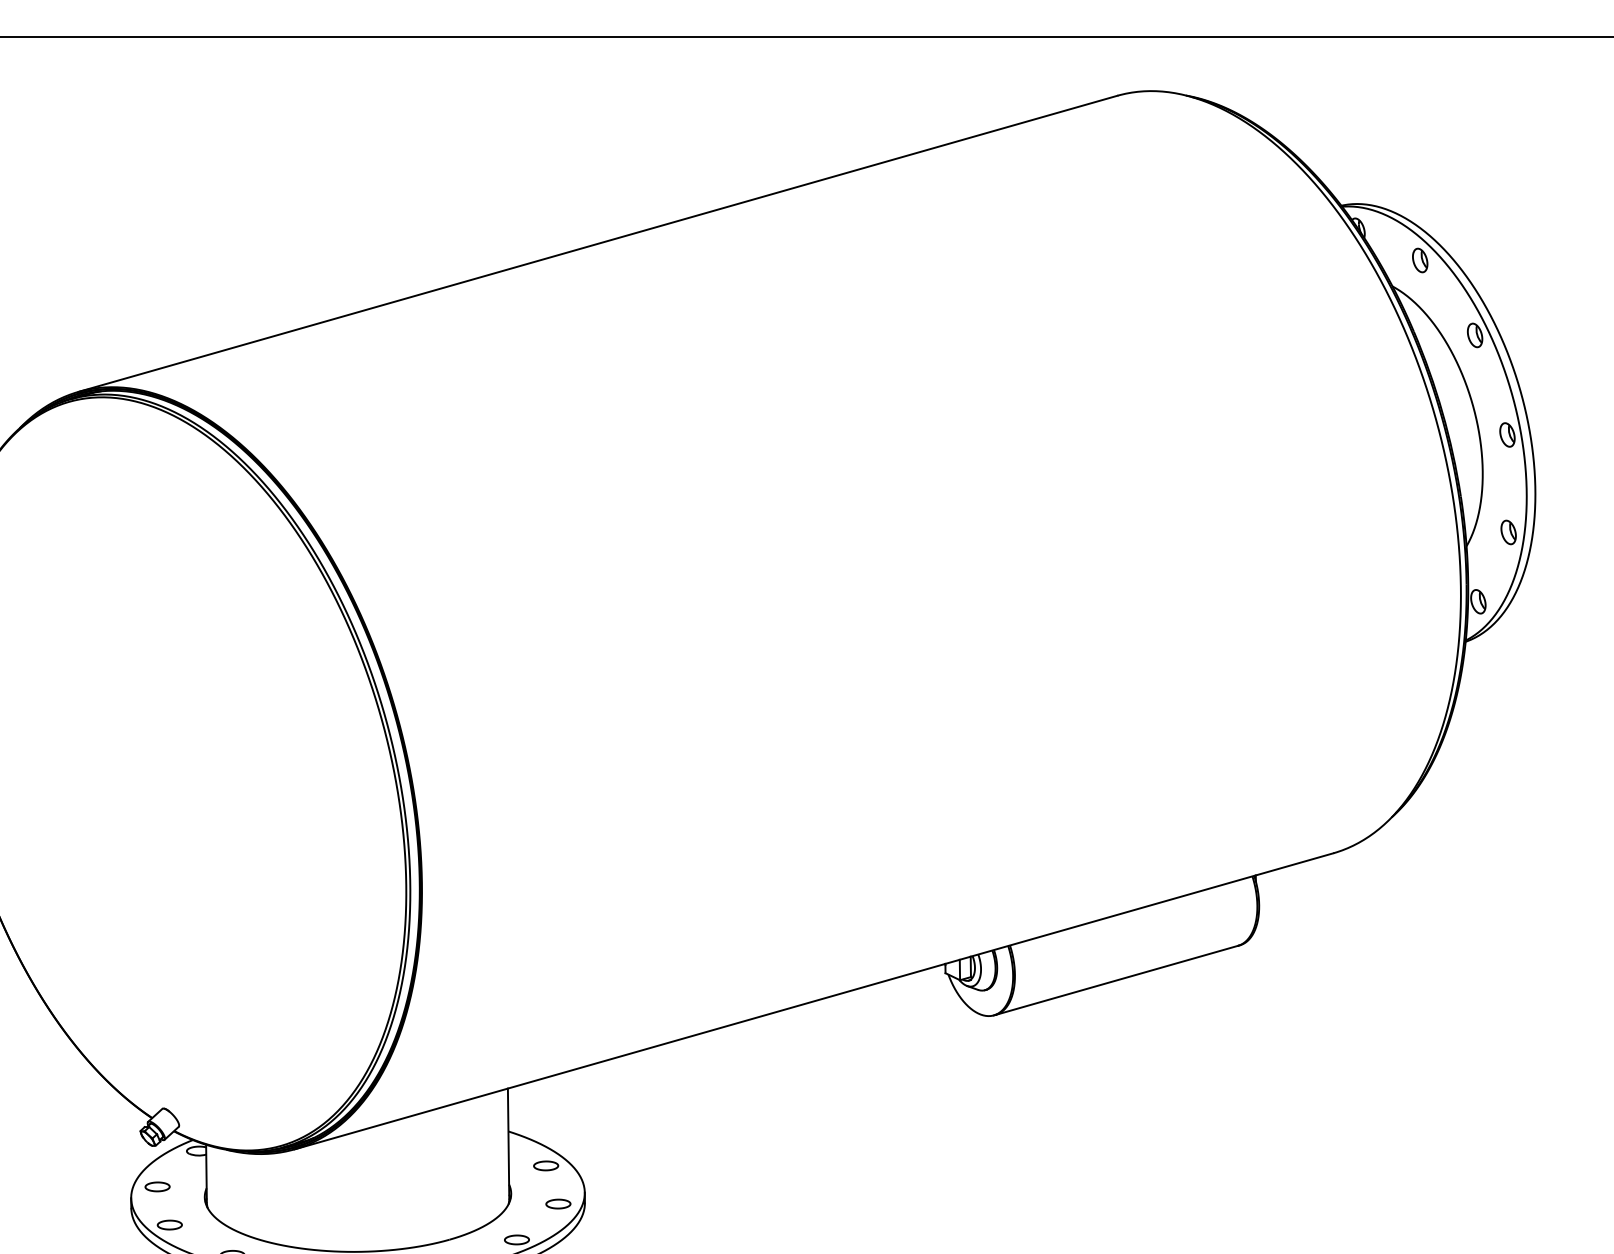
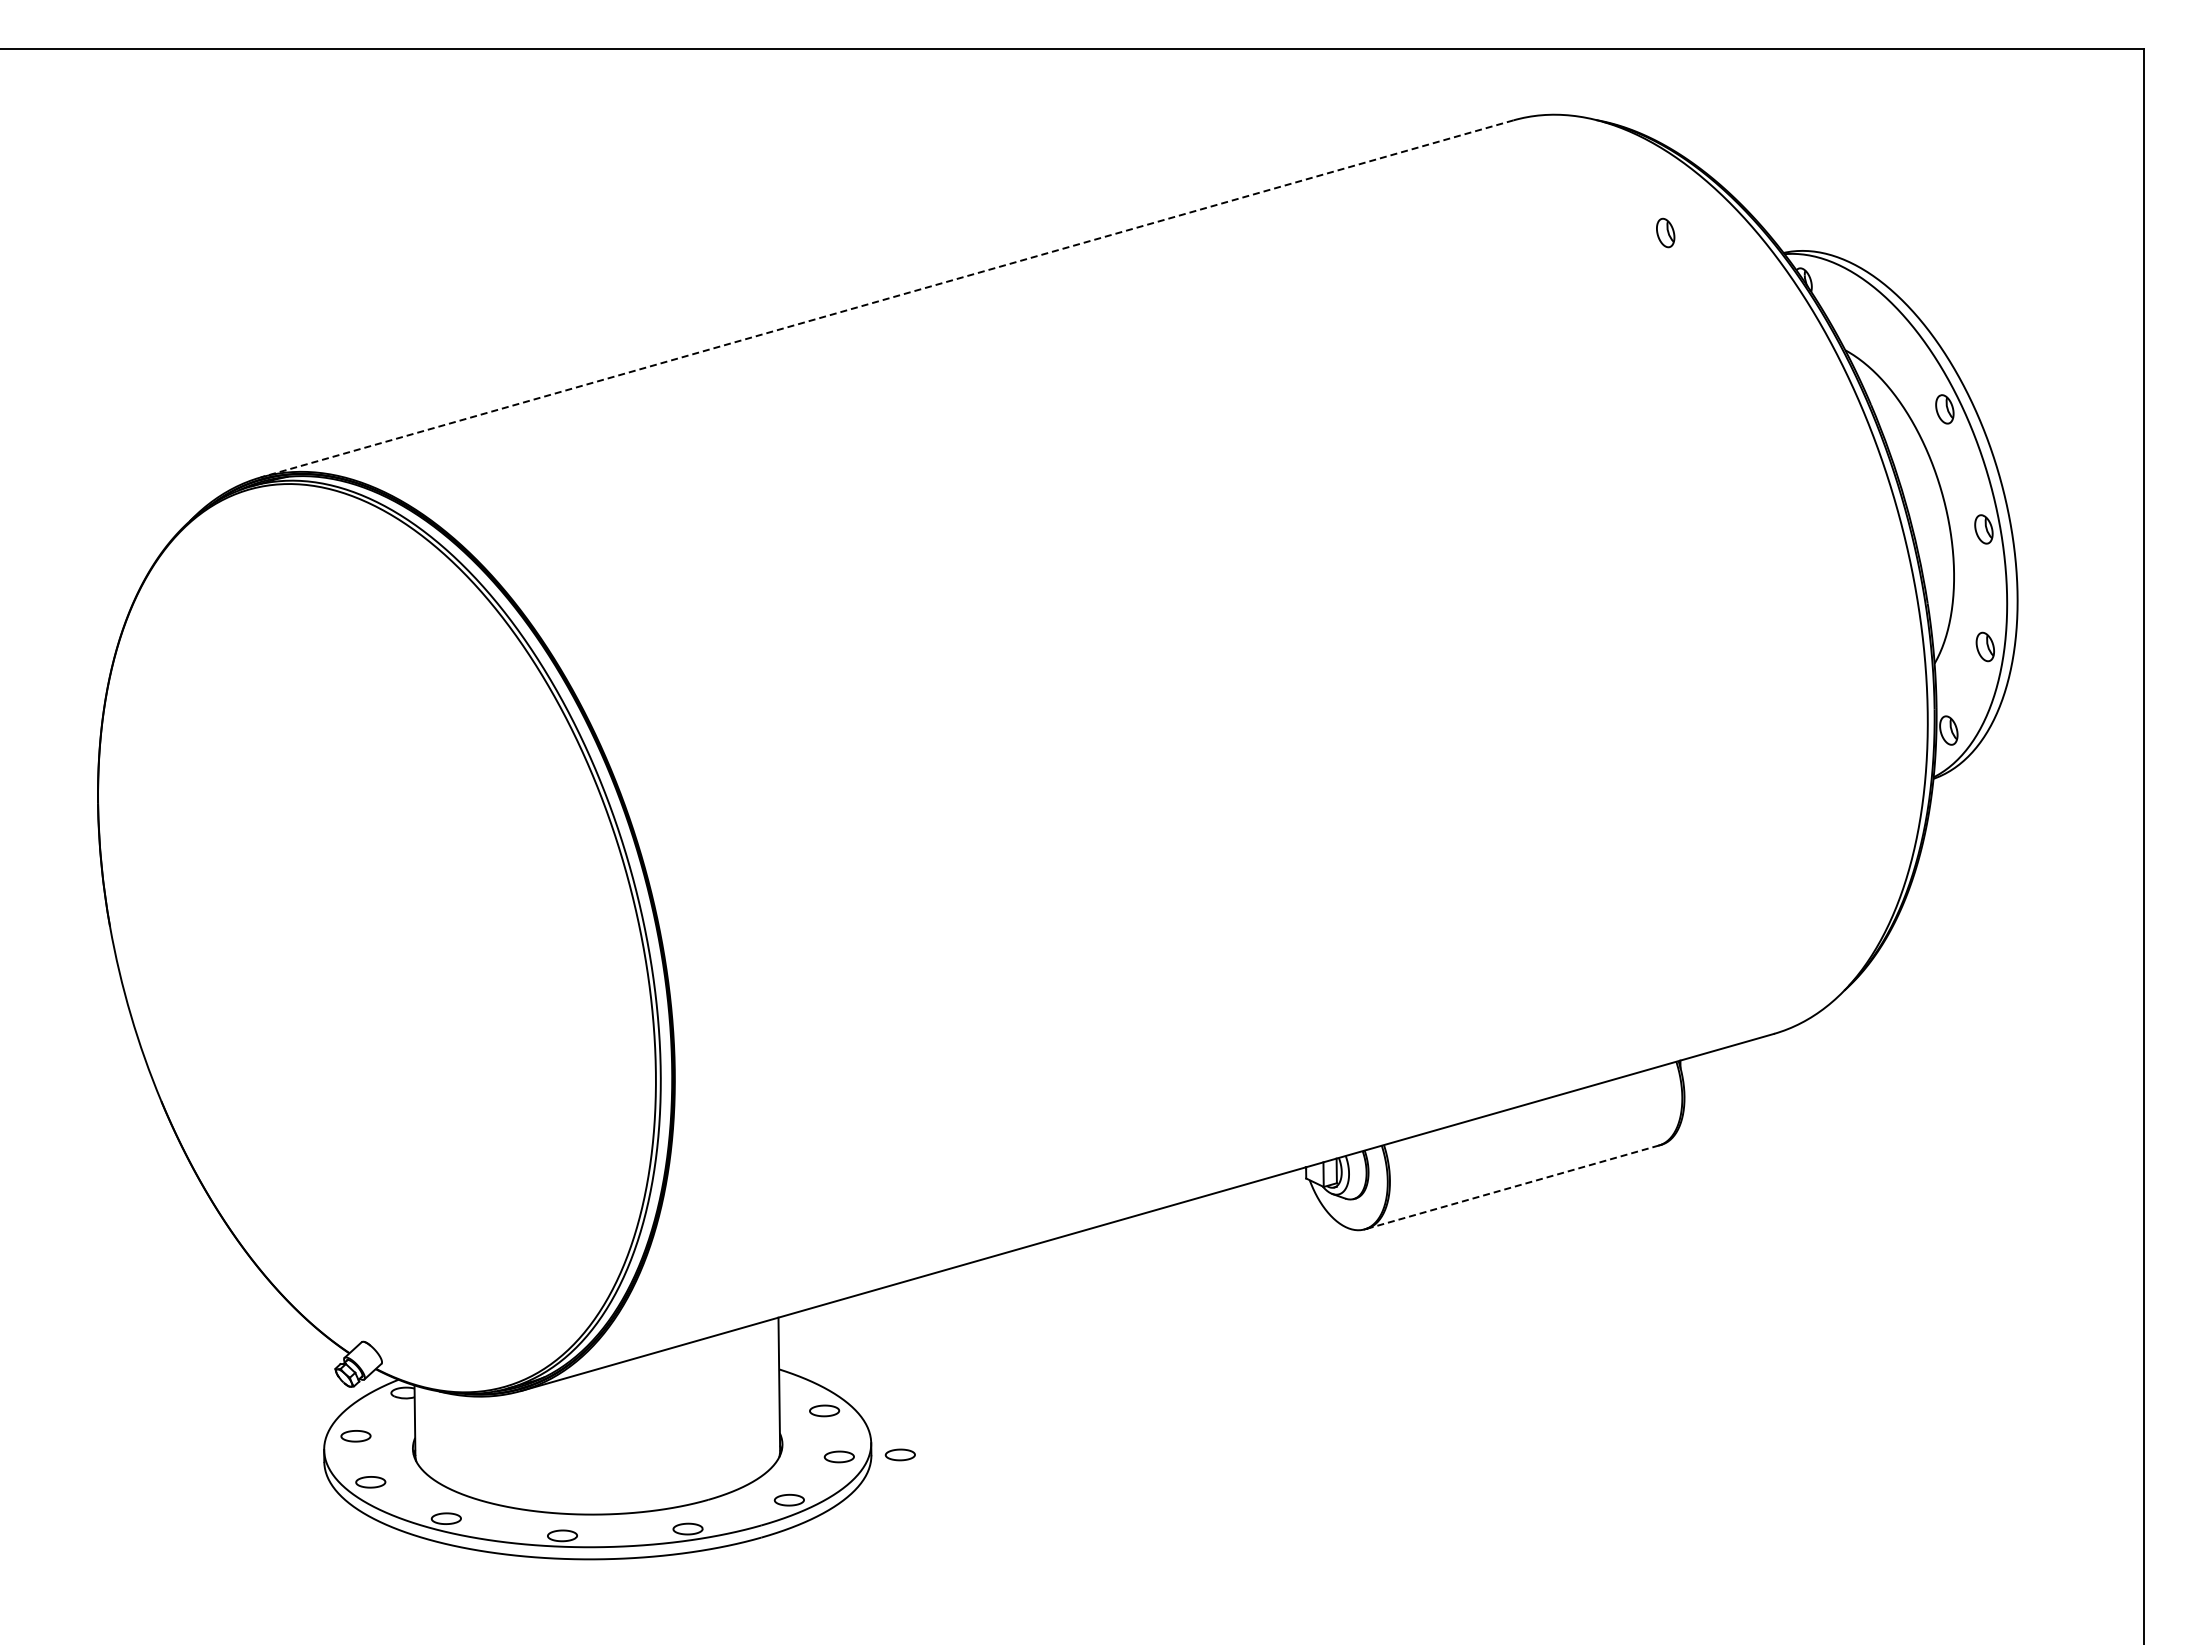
line: (597, 244) -> (886, 299), solid -> dashed
part: (1420, 260) -> (1665, 232), moved
line: (1116, 980) -> (1512, 1187), solid -> dashed
part: (608, 1202) -> (899, 1454), added

